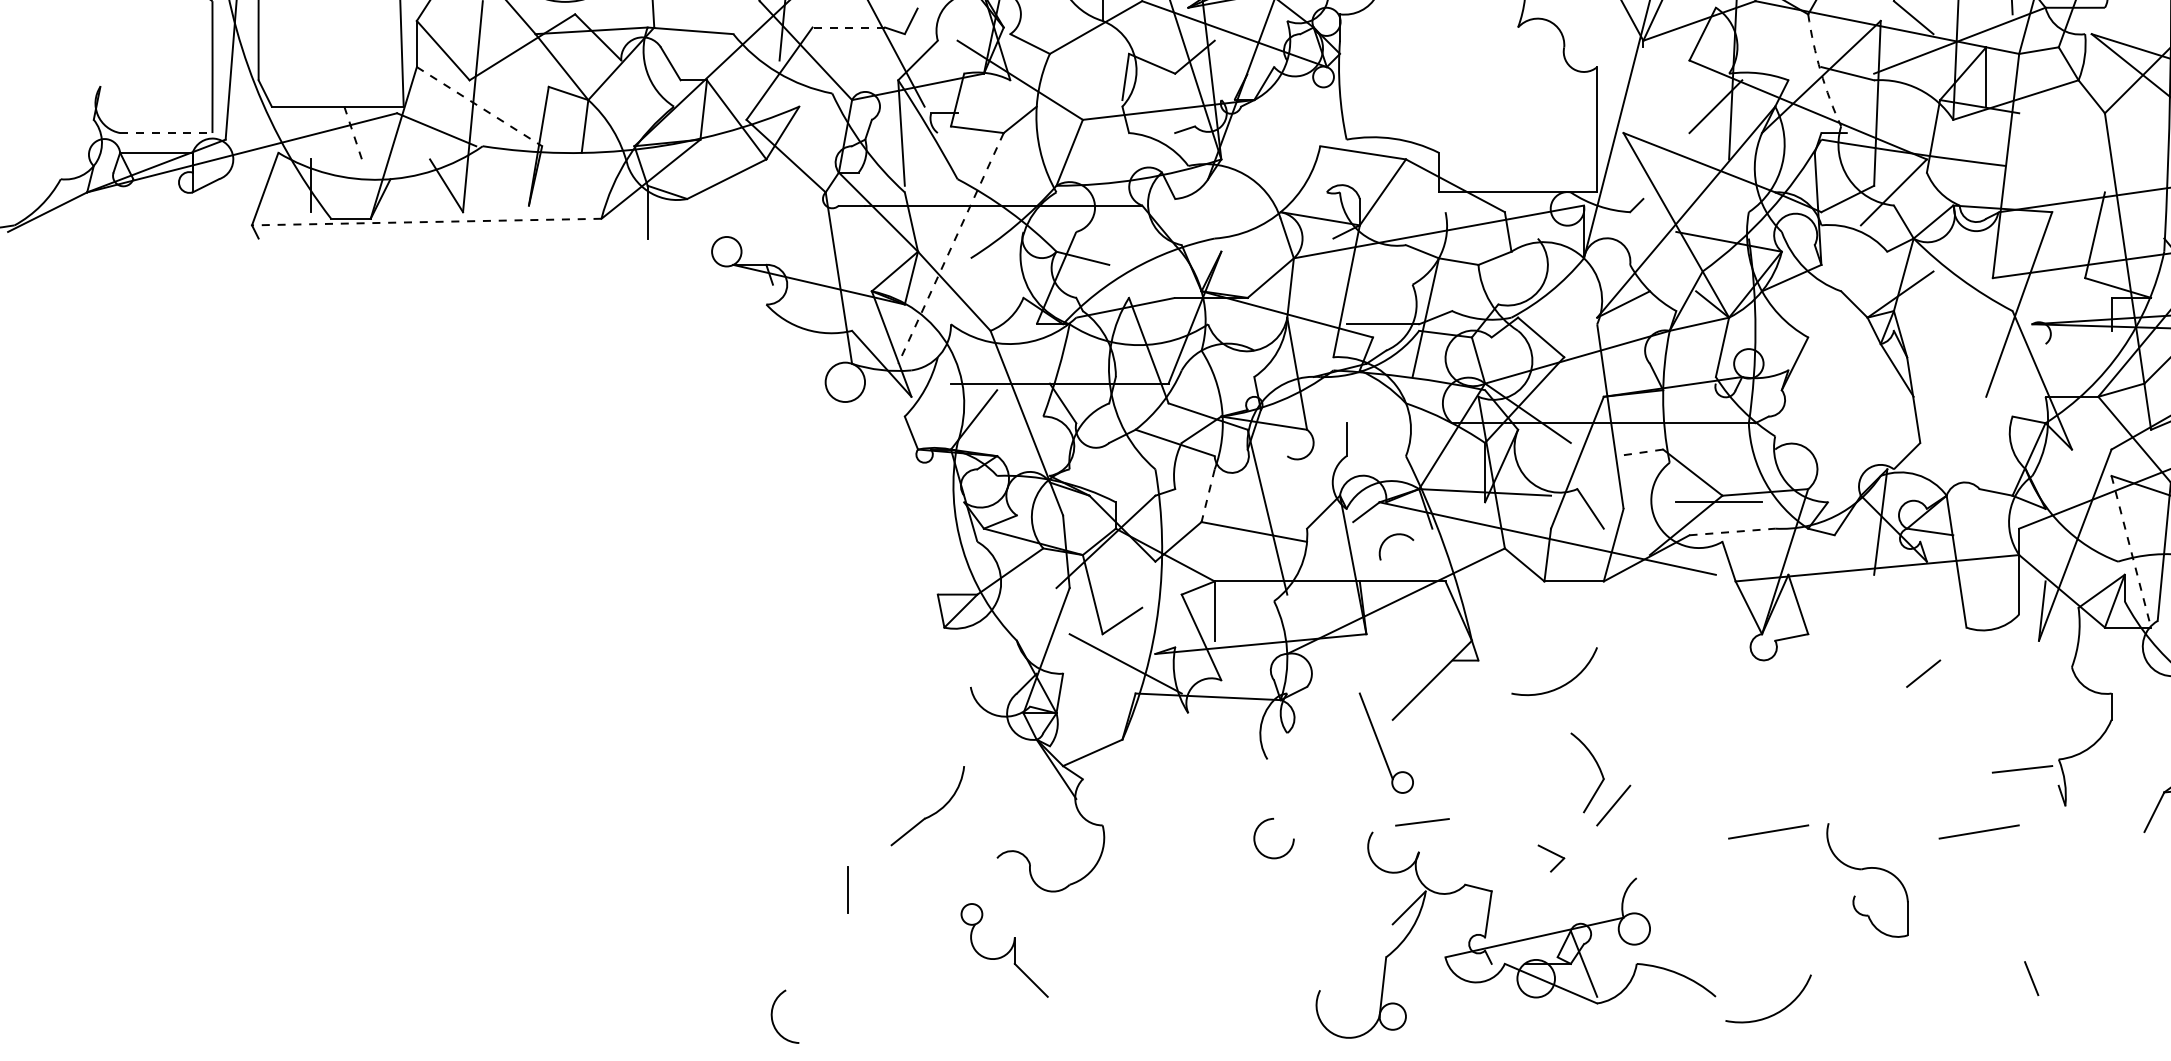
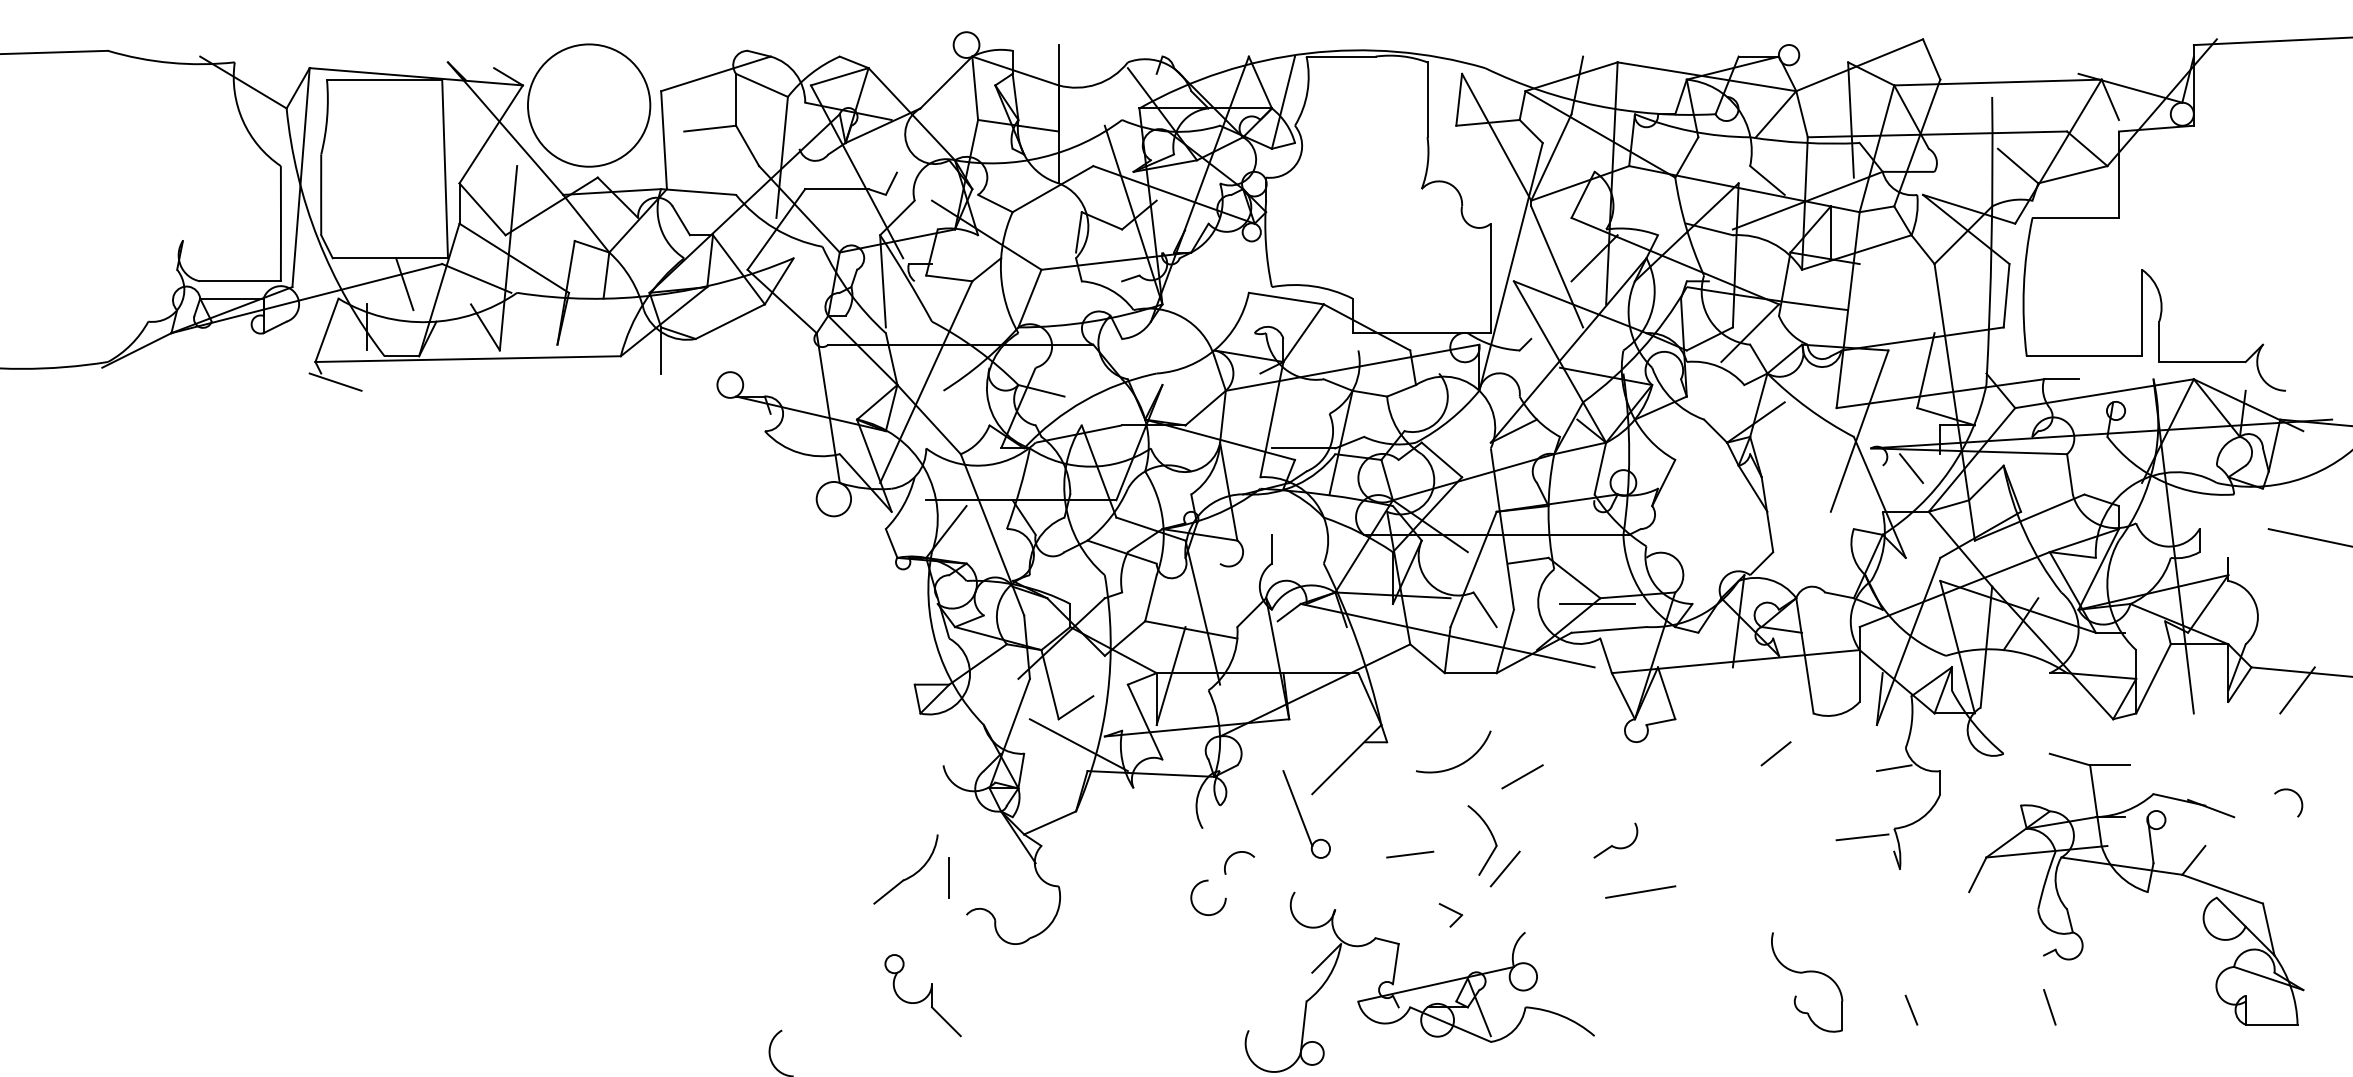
line: (848, 27) -> (836, 189), dashed -> solid
arc: (1821, 71) -> (1686, 227), dashed -> solid
line: (479, 106) -> (514, 258), dashed -> solid
line: (1673, 116) -> (1557, 266), added
line: (167, 133) -> (241, 281), dashed -> solid
line: (353, 136) -> (404, 284), dashed -> solid
line: (427, 222) -> (468, 359), dashed -> solid
line: (274, 247) -> (335, 381), added
line: (951, 248) -> (926, 382), dashed -> solid
line: (2078, 347) -> (1911, 468), added
line: (1639, 452) -> (1527, 560), dashed -> solid
line: (1207, 496) -> (1150, 598), dashed -> solid
line: (1732, 531) -> (1609, 629), dashed -> solid
arc: (1391, 537) -> (1235, 854), moved
line: (2131, 552) -> (1957, 647), dashed -> solid
line: (1230, 585) -> (1170, 676), added
line: (2057, 690) -> (1893, 768), added
line: (1633, 699) -> (1522, 776), added
part: (1739, 772) -> (1615, 840), added
line: (1422, 822) -> (1410, 854), moved
line: (1978, 831) -> (1824, 891), removed
part: (1864, 870) -> (1804, 973), moved
line: (847, 889) -> (948, 877), moved
part: (1003, 950) -> (922, 995), moved
line: (2031, 977) -> (1911, 1009), moved
arc: (1776, 1012) -> (1647, 1049), removed

